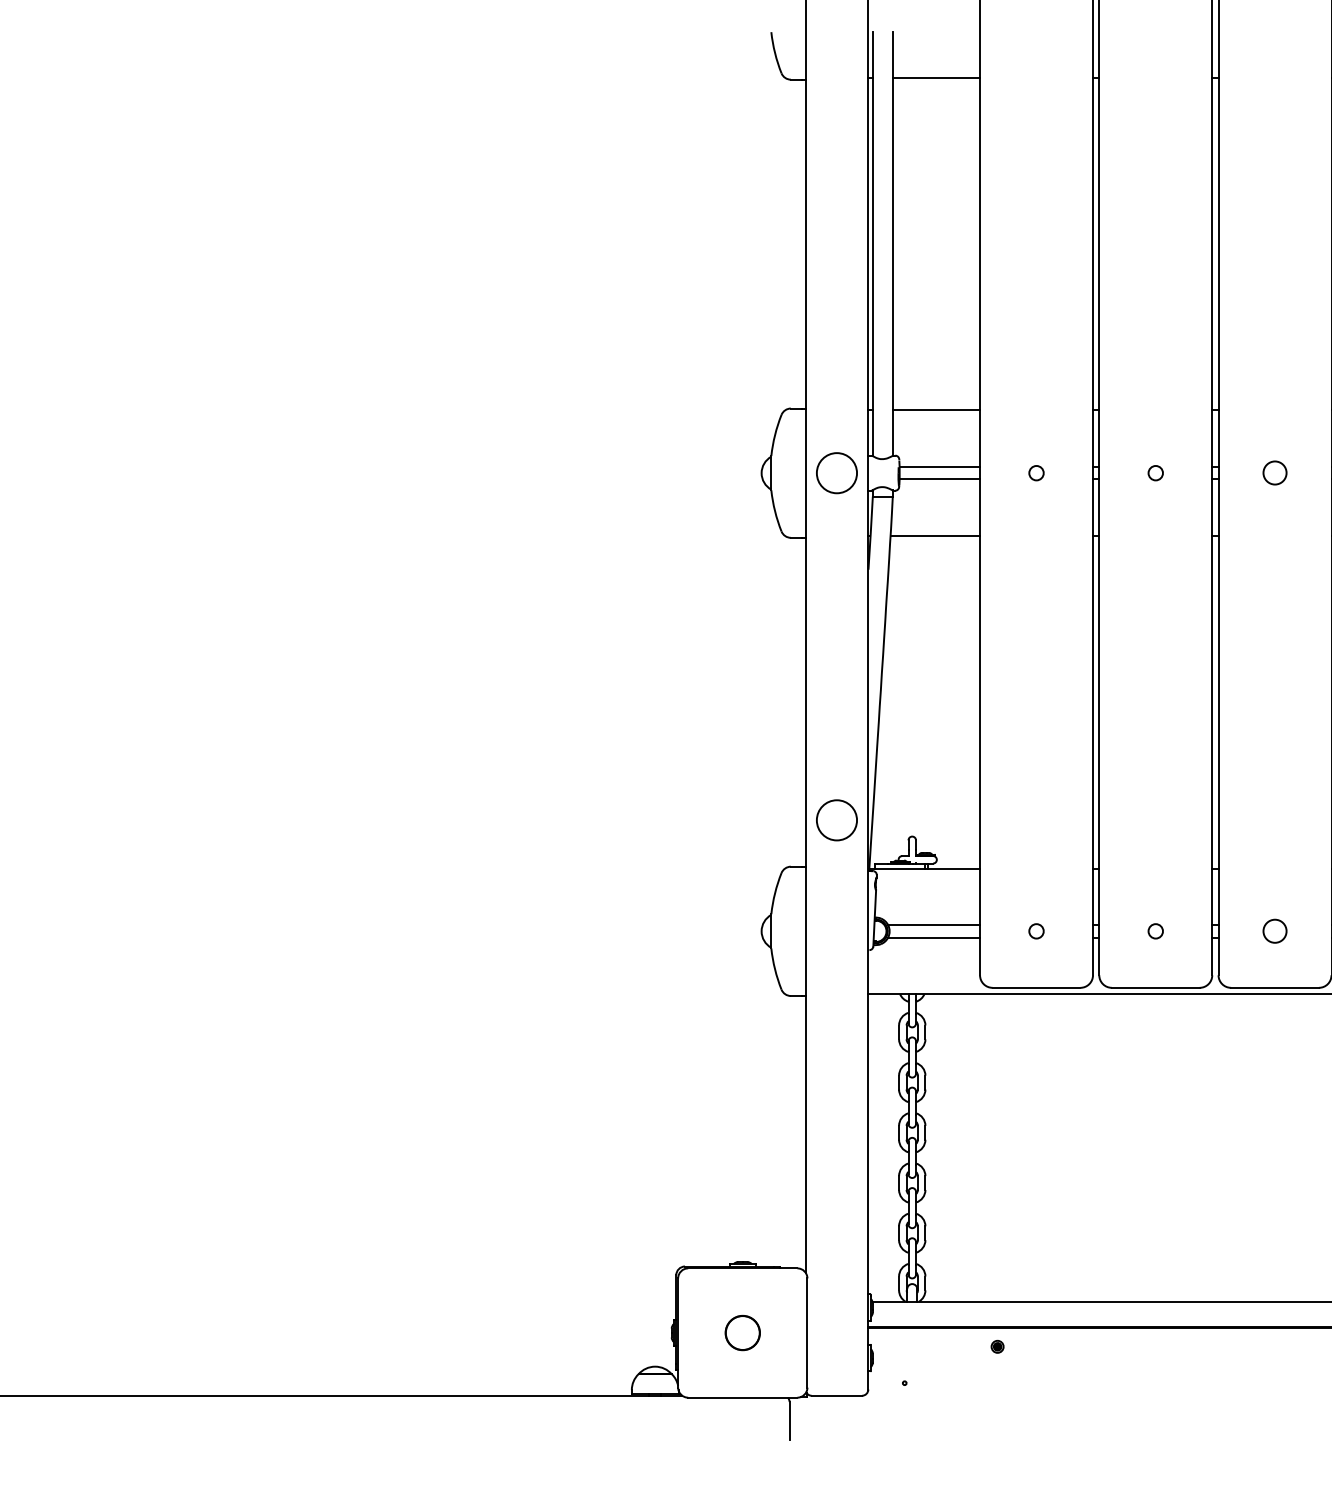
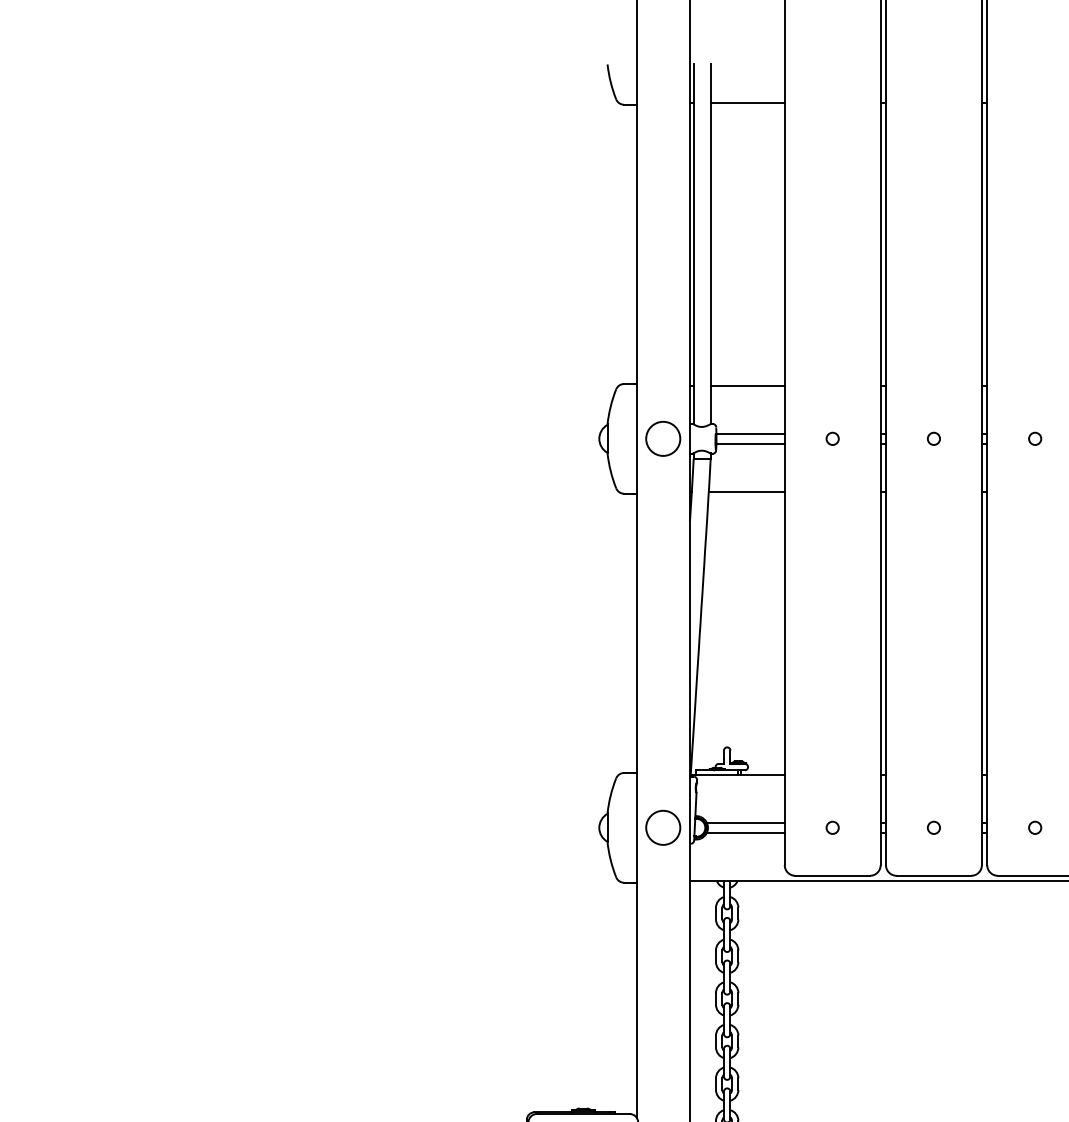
circle: (1274, 473) -> (1034, 439), size x0.62
circle: (836, 820) -> (662, 827), moved
circle: (1274, 931) -> (1034, 827), size x0.62

